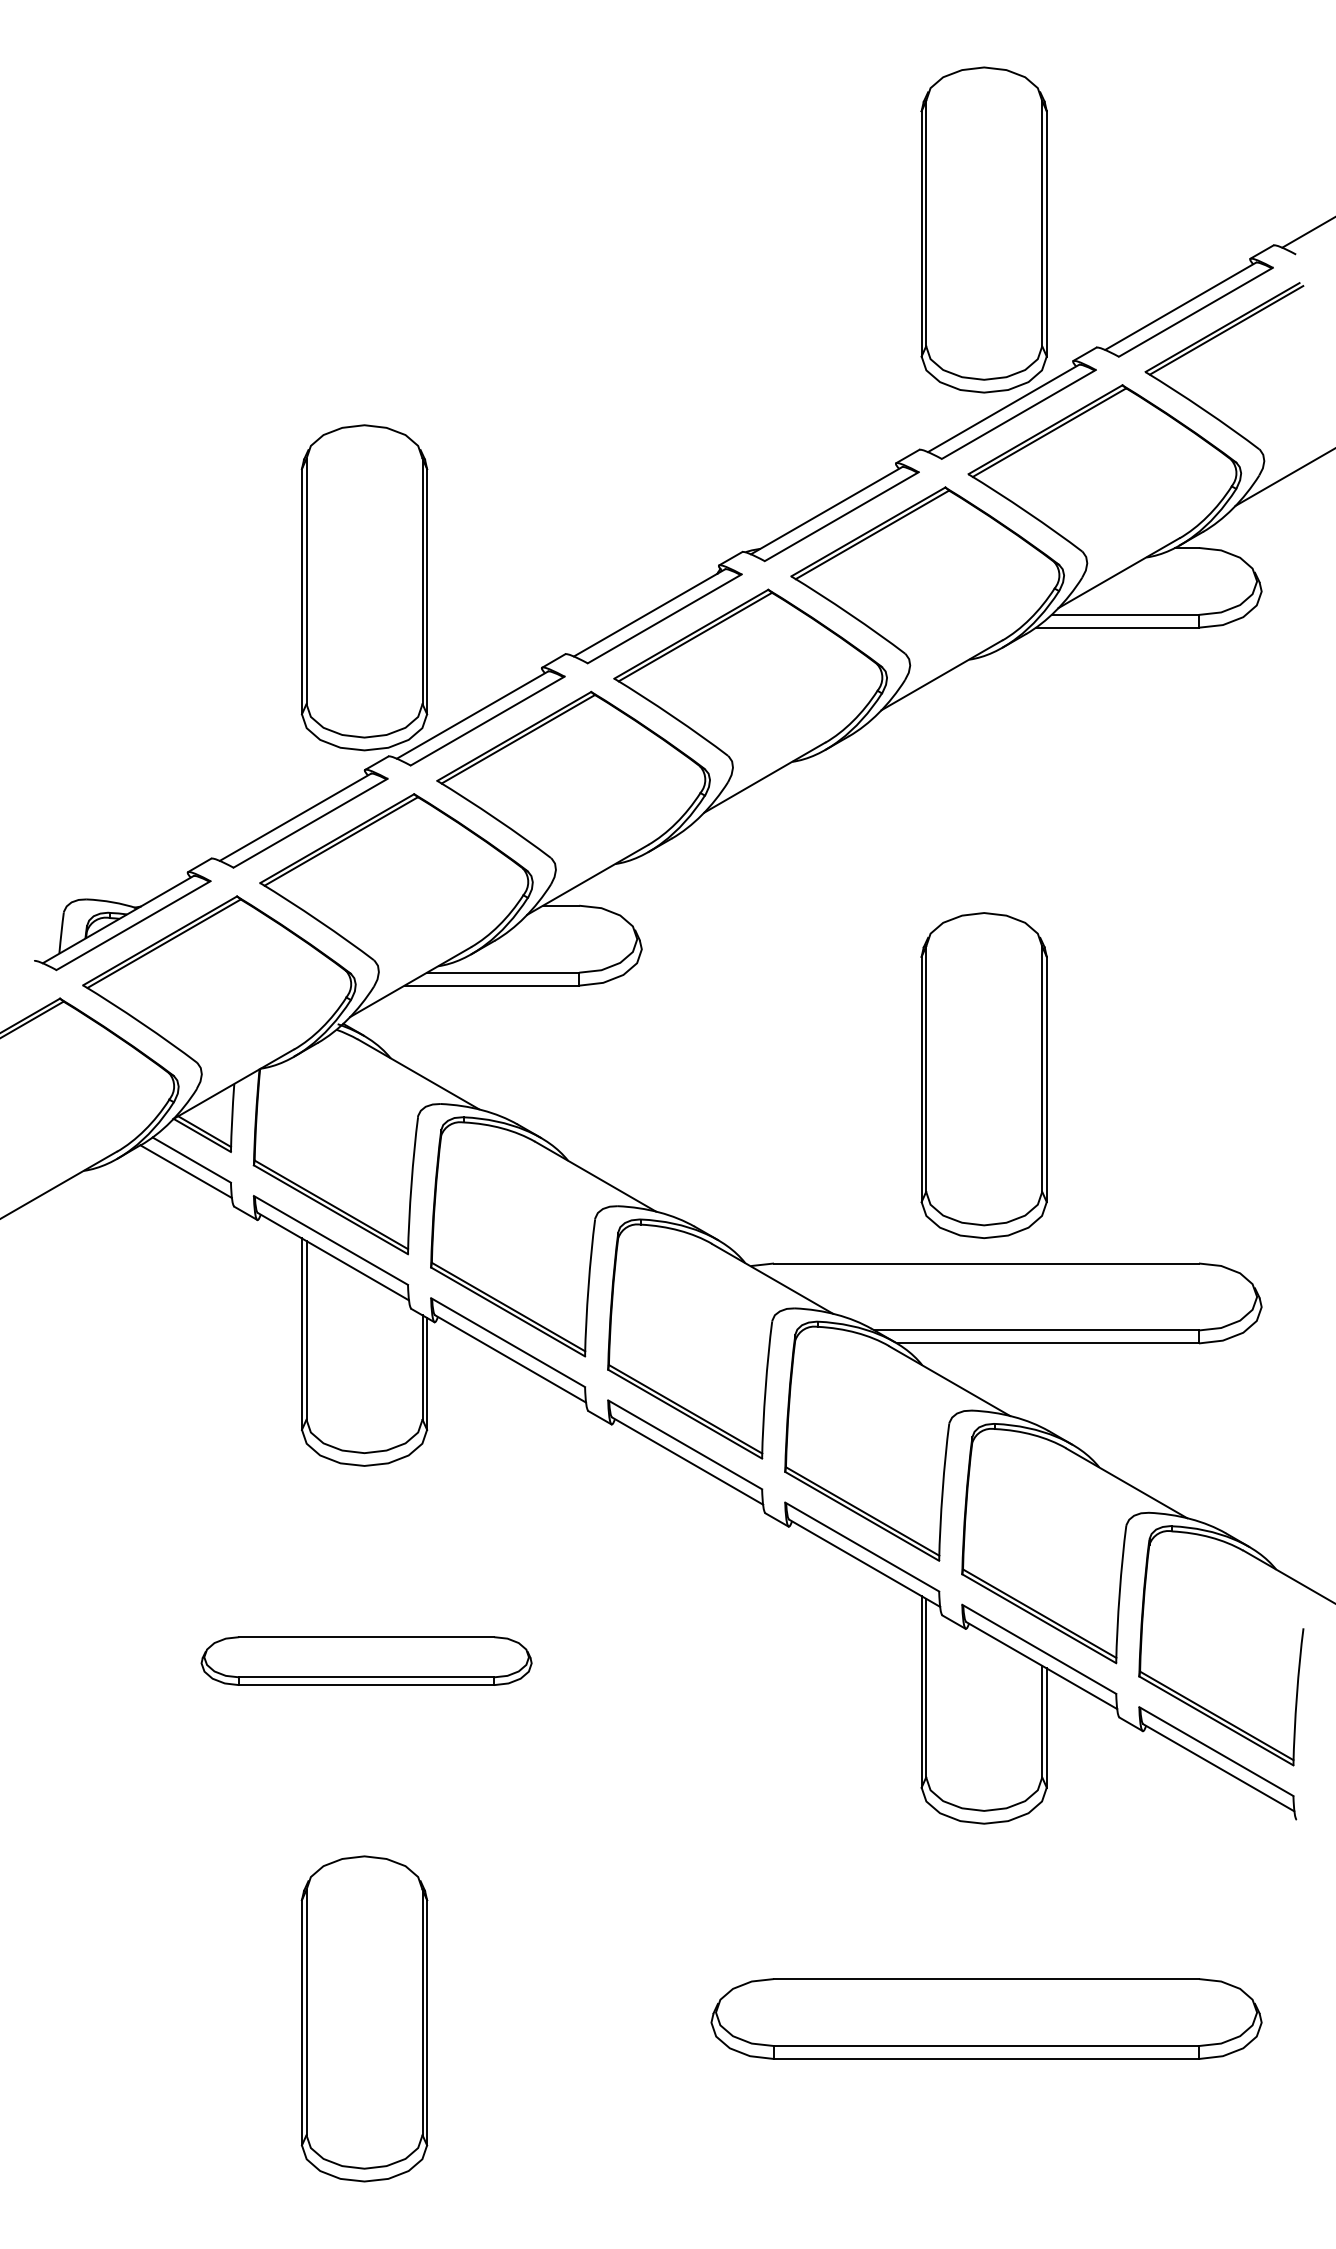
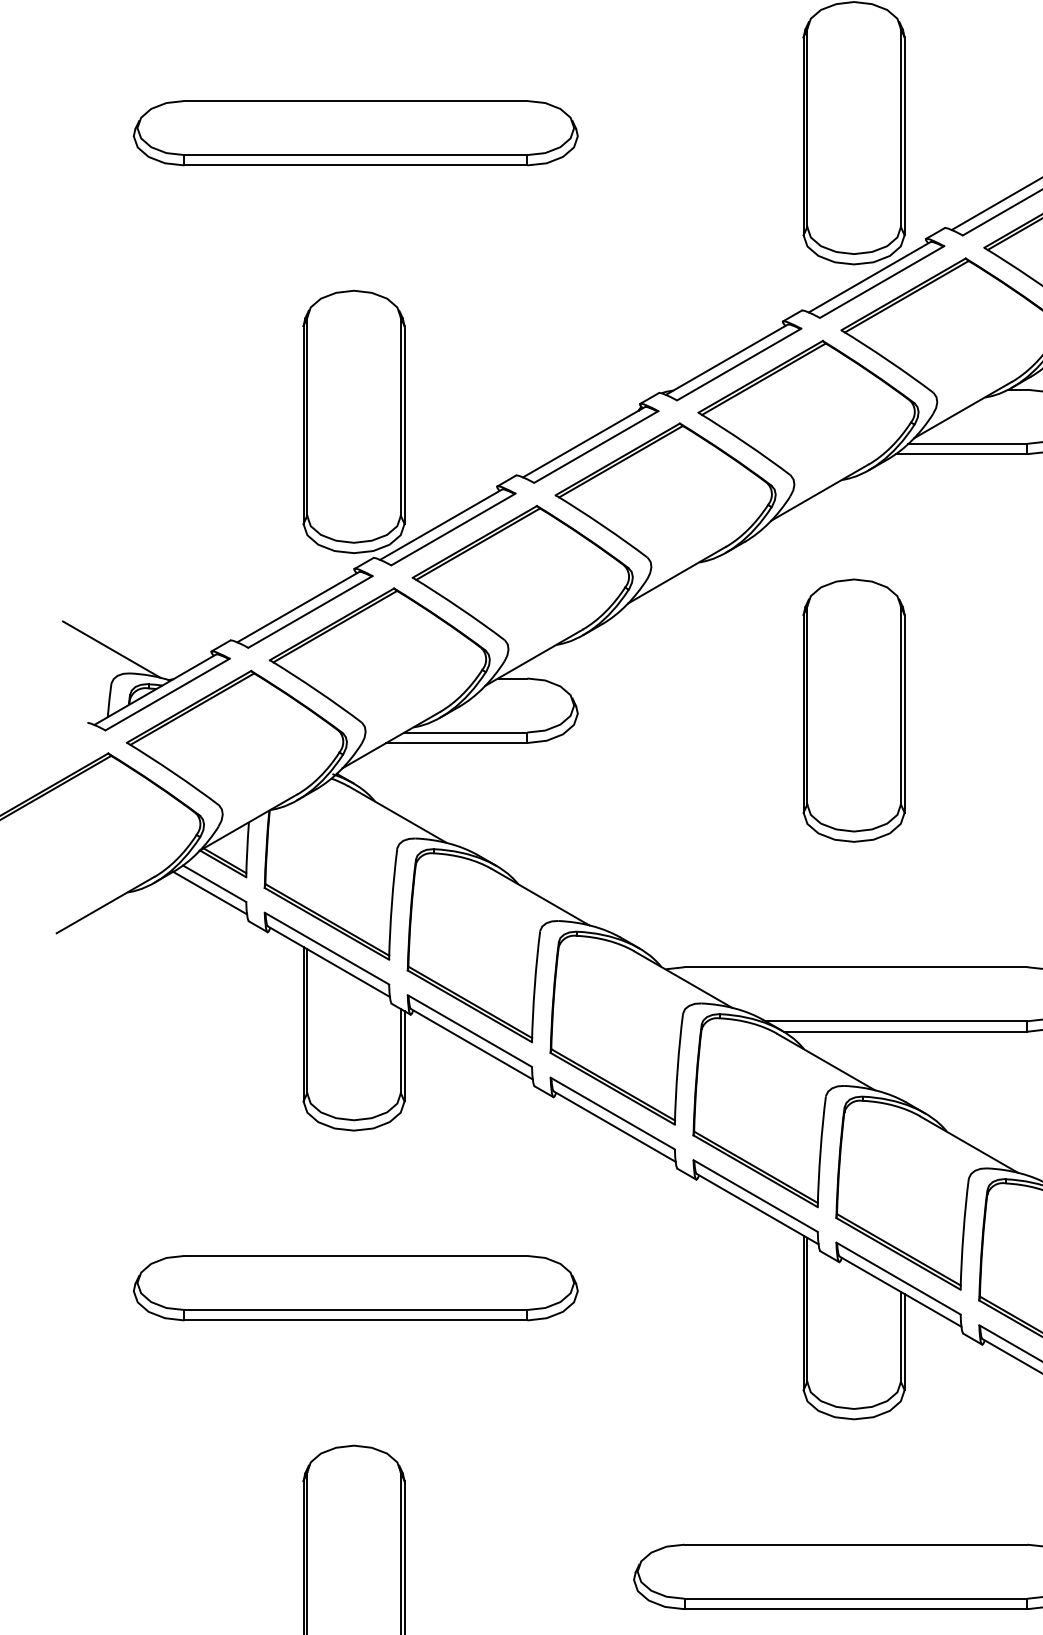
part: (366, 229) -> (355, 132), added
line: (63, 869) -> (111, 649), added
part: (983, 1075) -> (853, 710), moved
part: (366, 1660) -> (355, 1287), size x1.67

